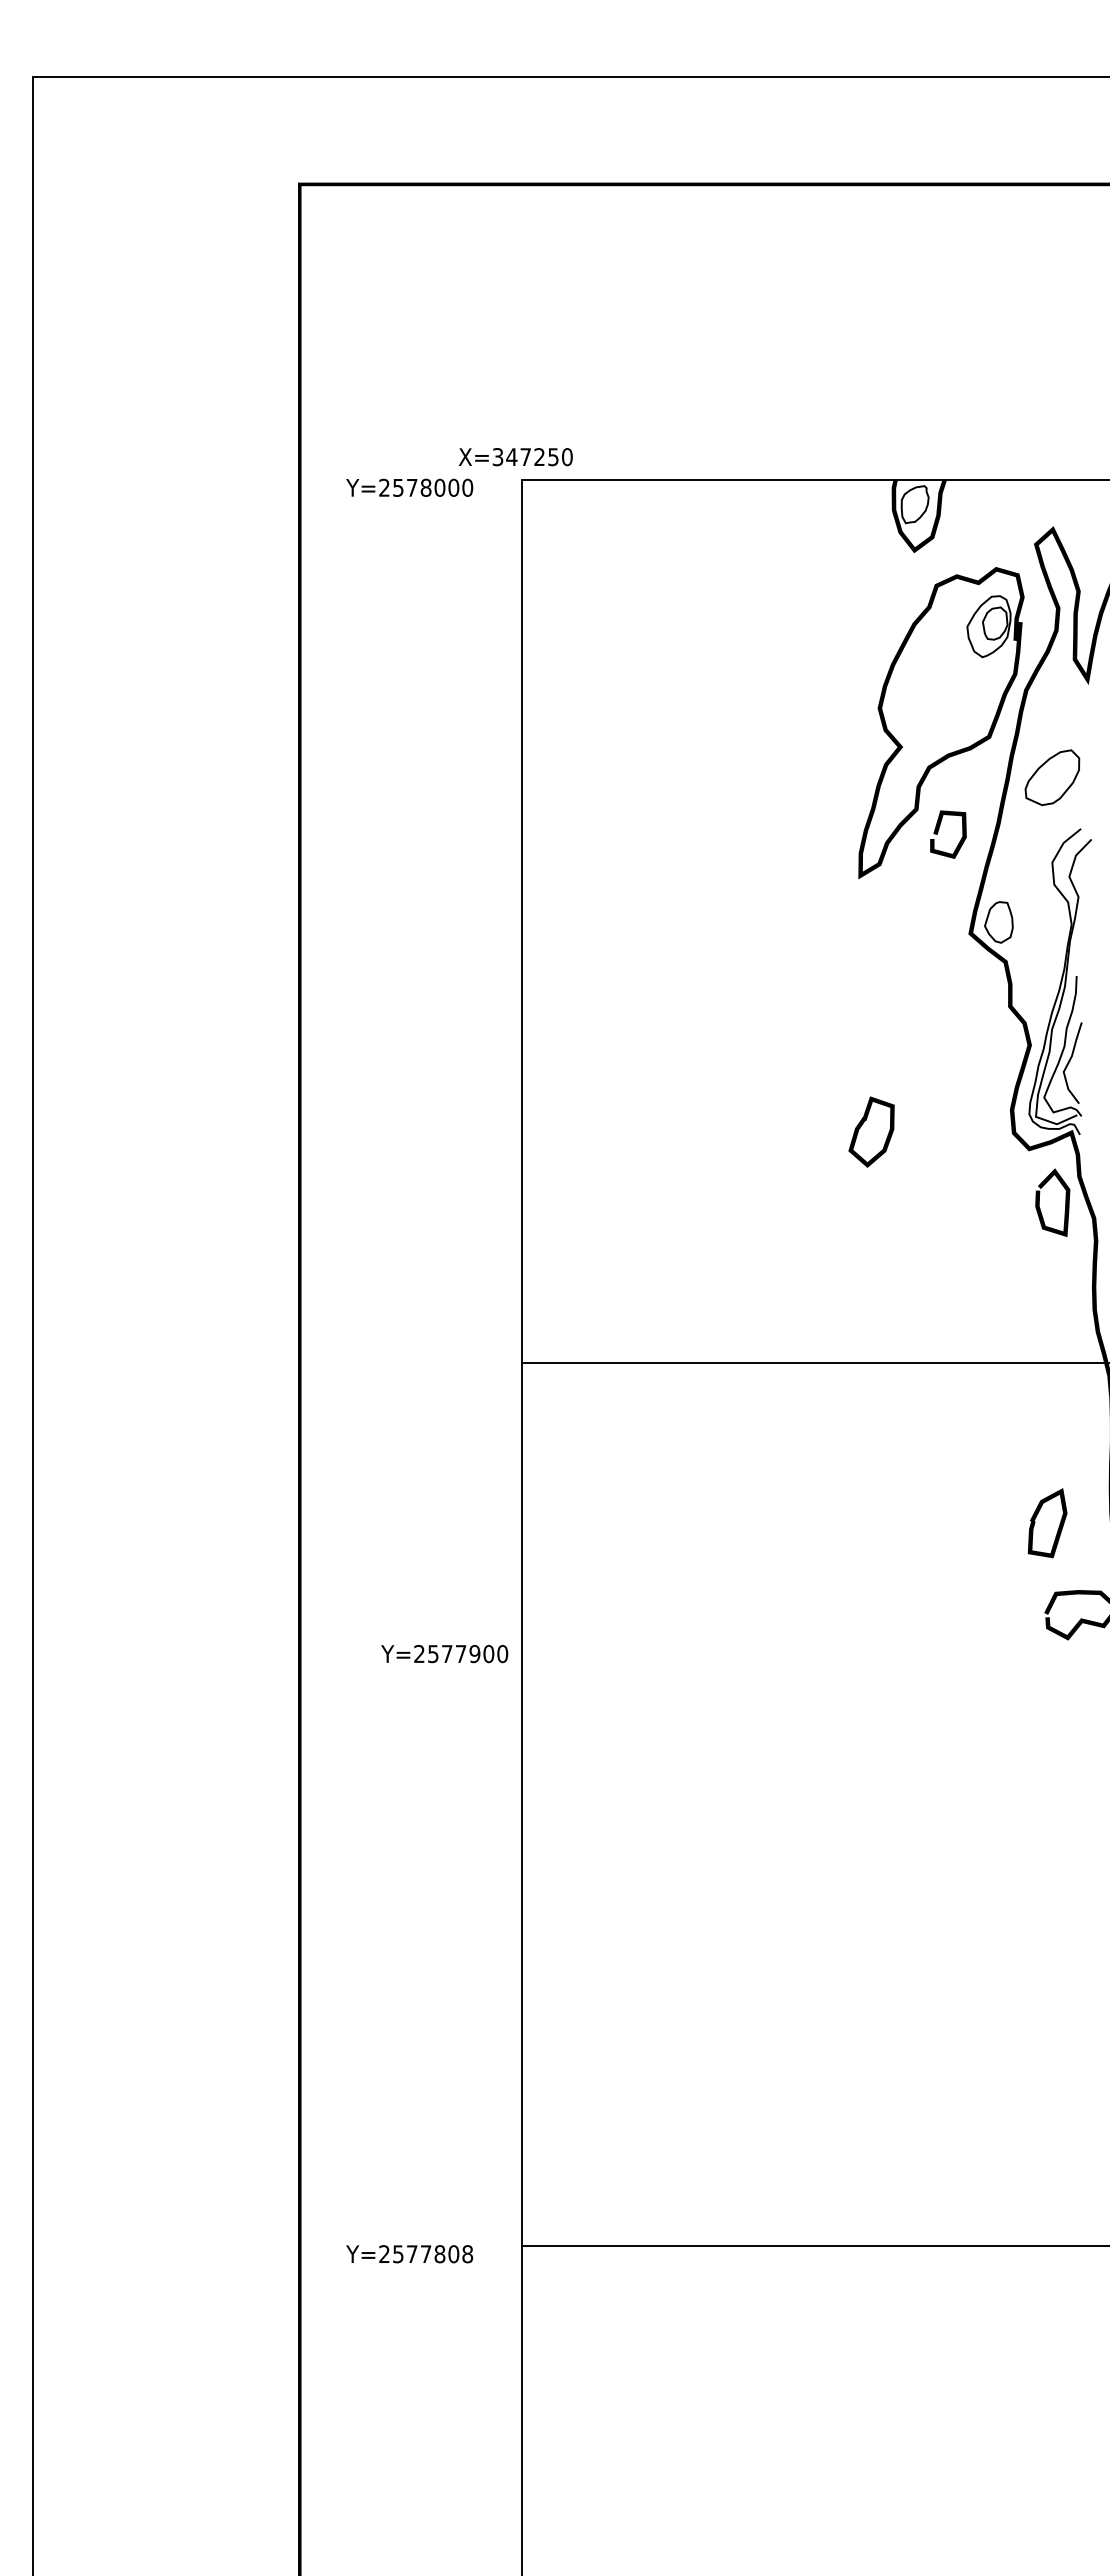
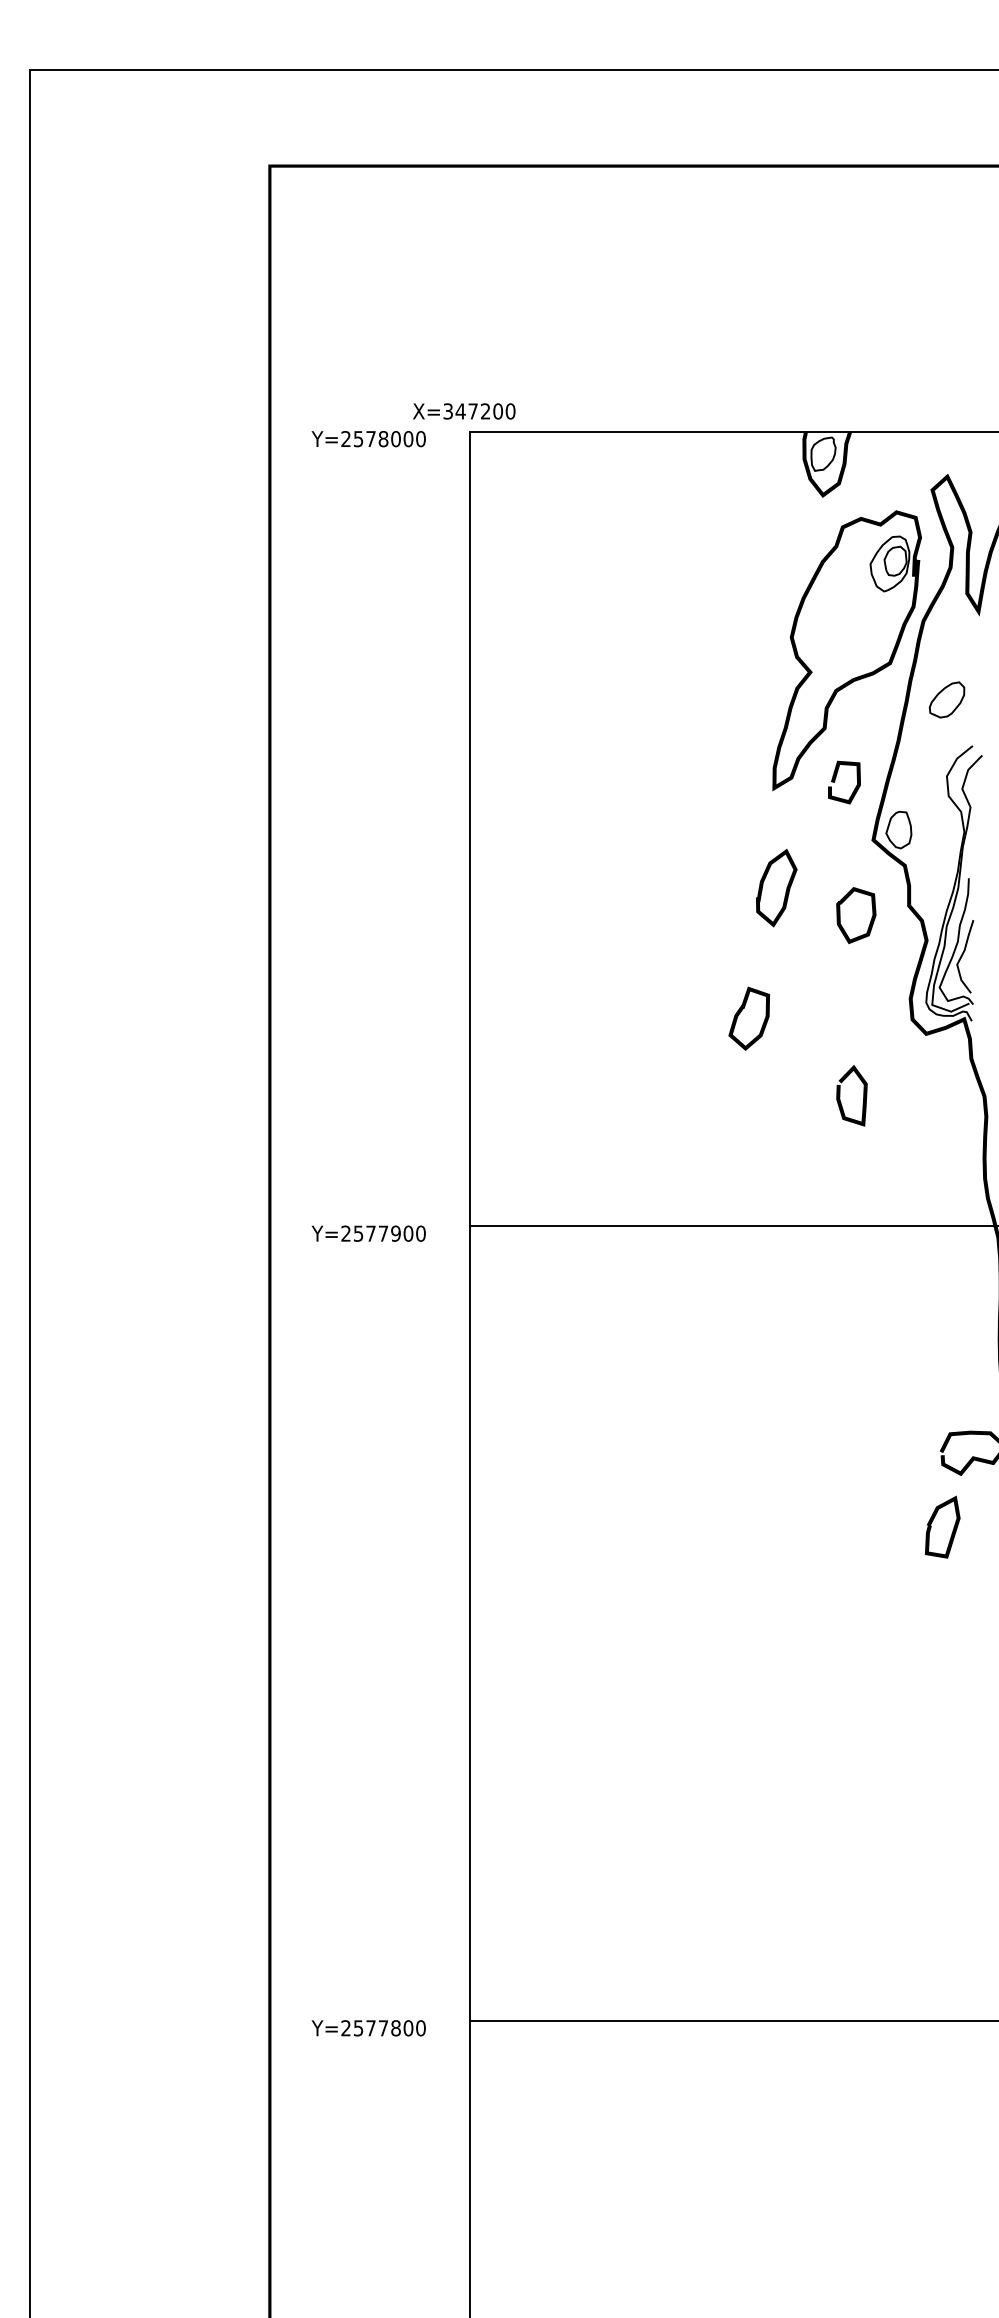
text: (553, 457) -> (498, 411), X=347250 -> X=347200
part: (1052, 777) -> (947, 699), size x0.71
curve: (938, 832) -> (835, 780), moved
curve: (873, 987) -> (786, 888), added
curve: (967, 1022) -> (870, 920), added
curve: (862, 1125) -> (741, 1012), moved
curve: (1039, 1202) -> (840, 1095), moved
curve: (1058, 1526) -> (952, 1530), moved
text: (444, 1654) -> (368, 1234), moved
text: (467, 2253) -> (420, 2027), Y=2577808 -> Y=2577800

